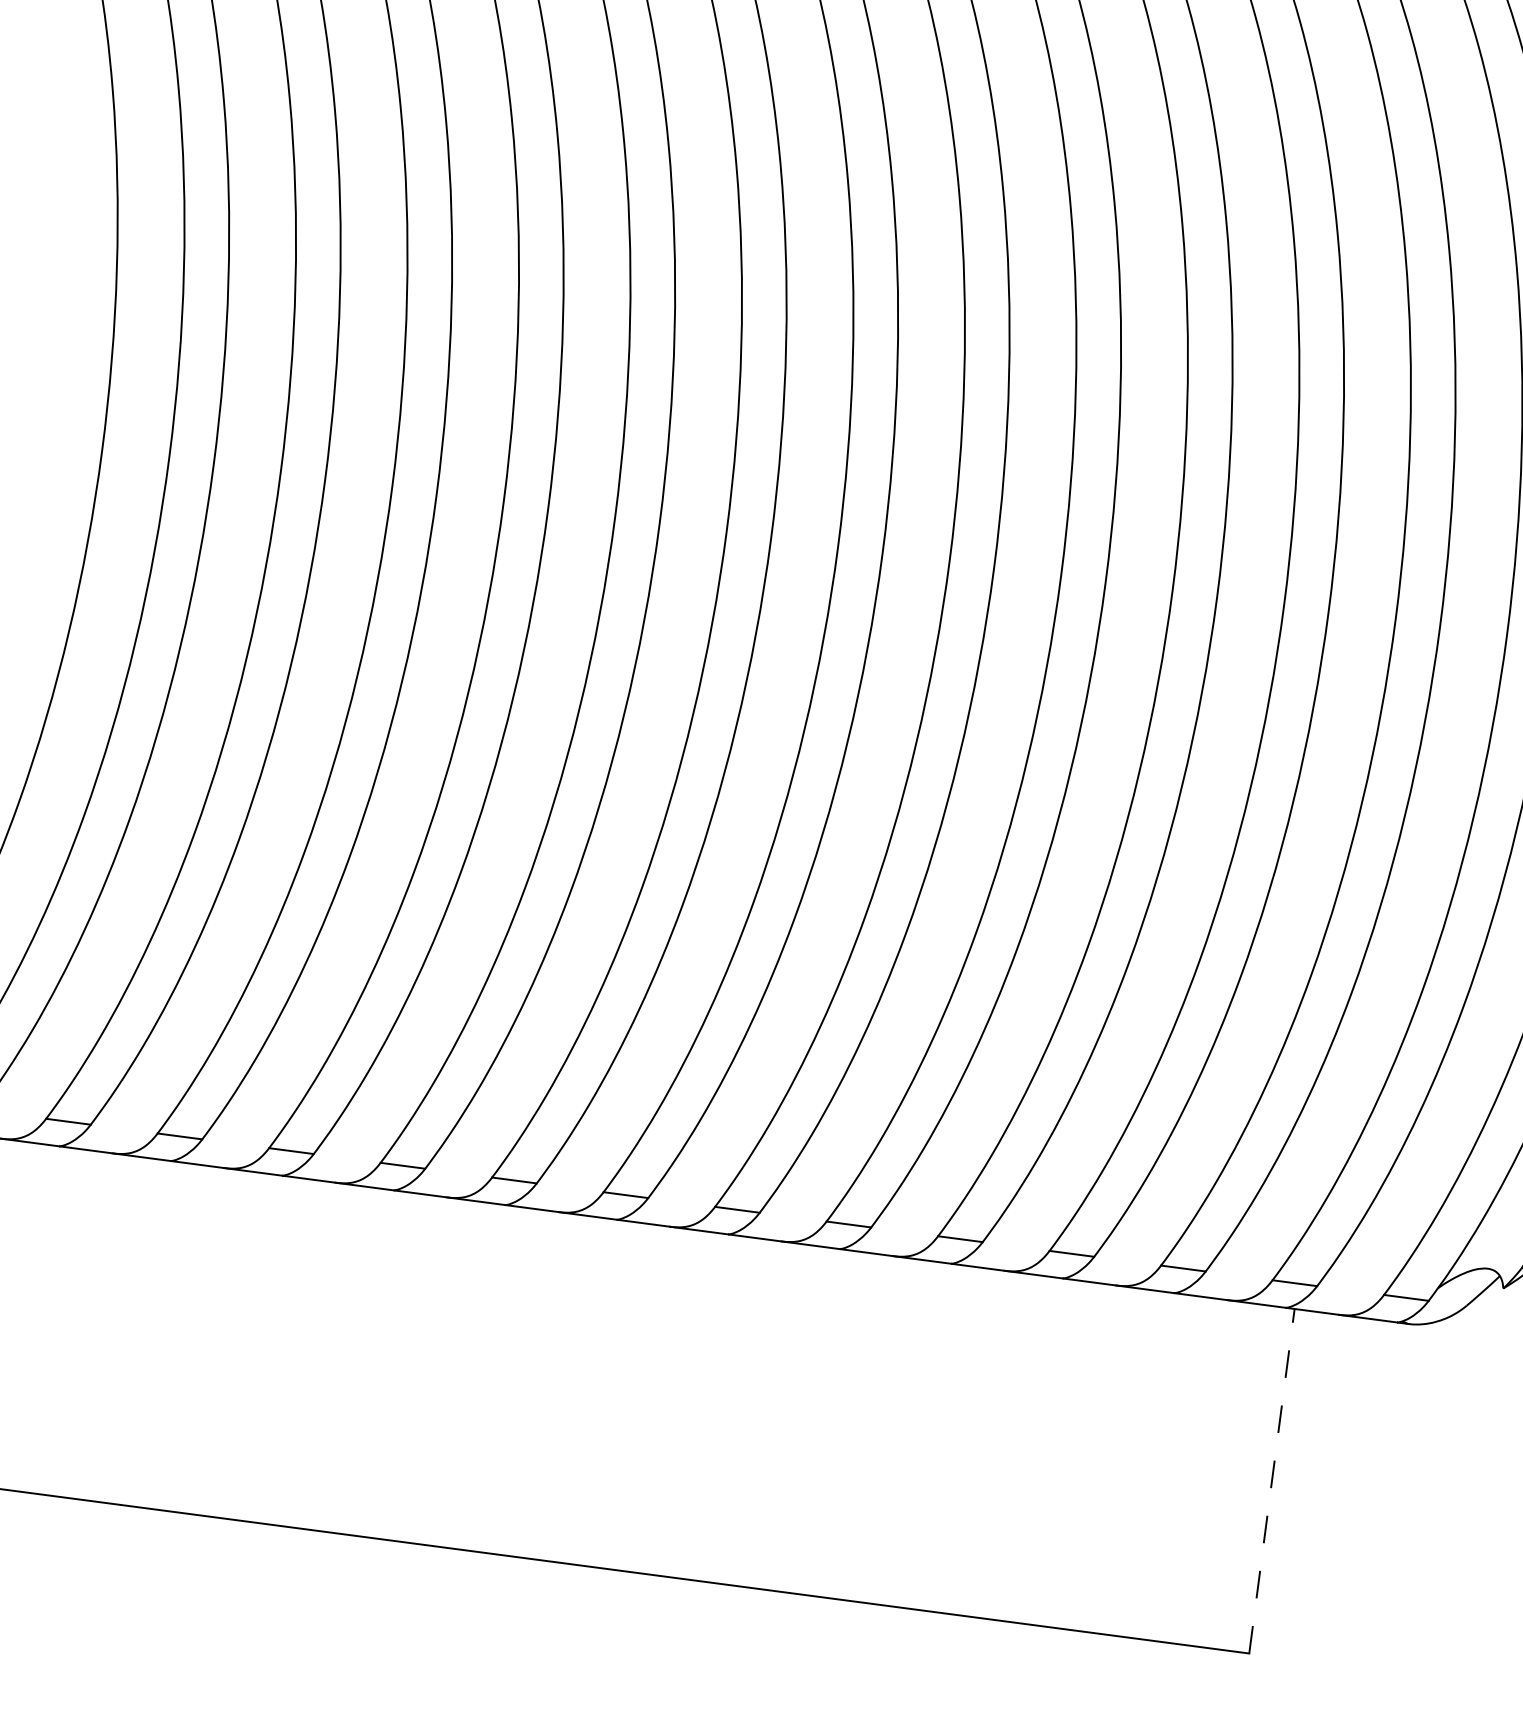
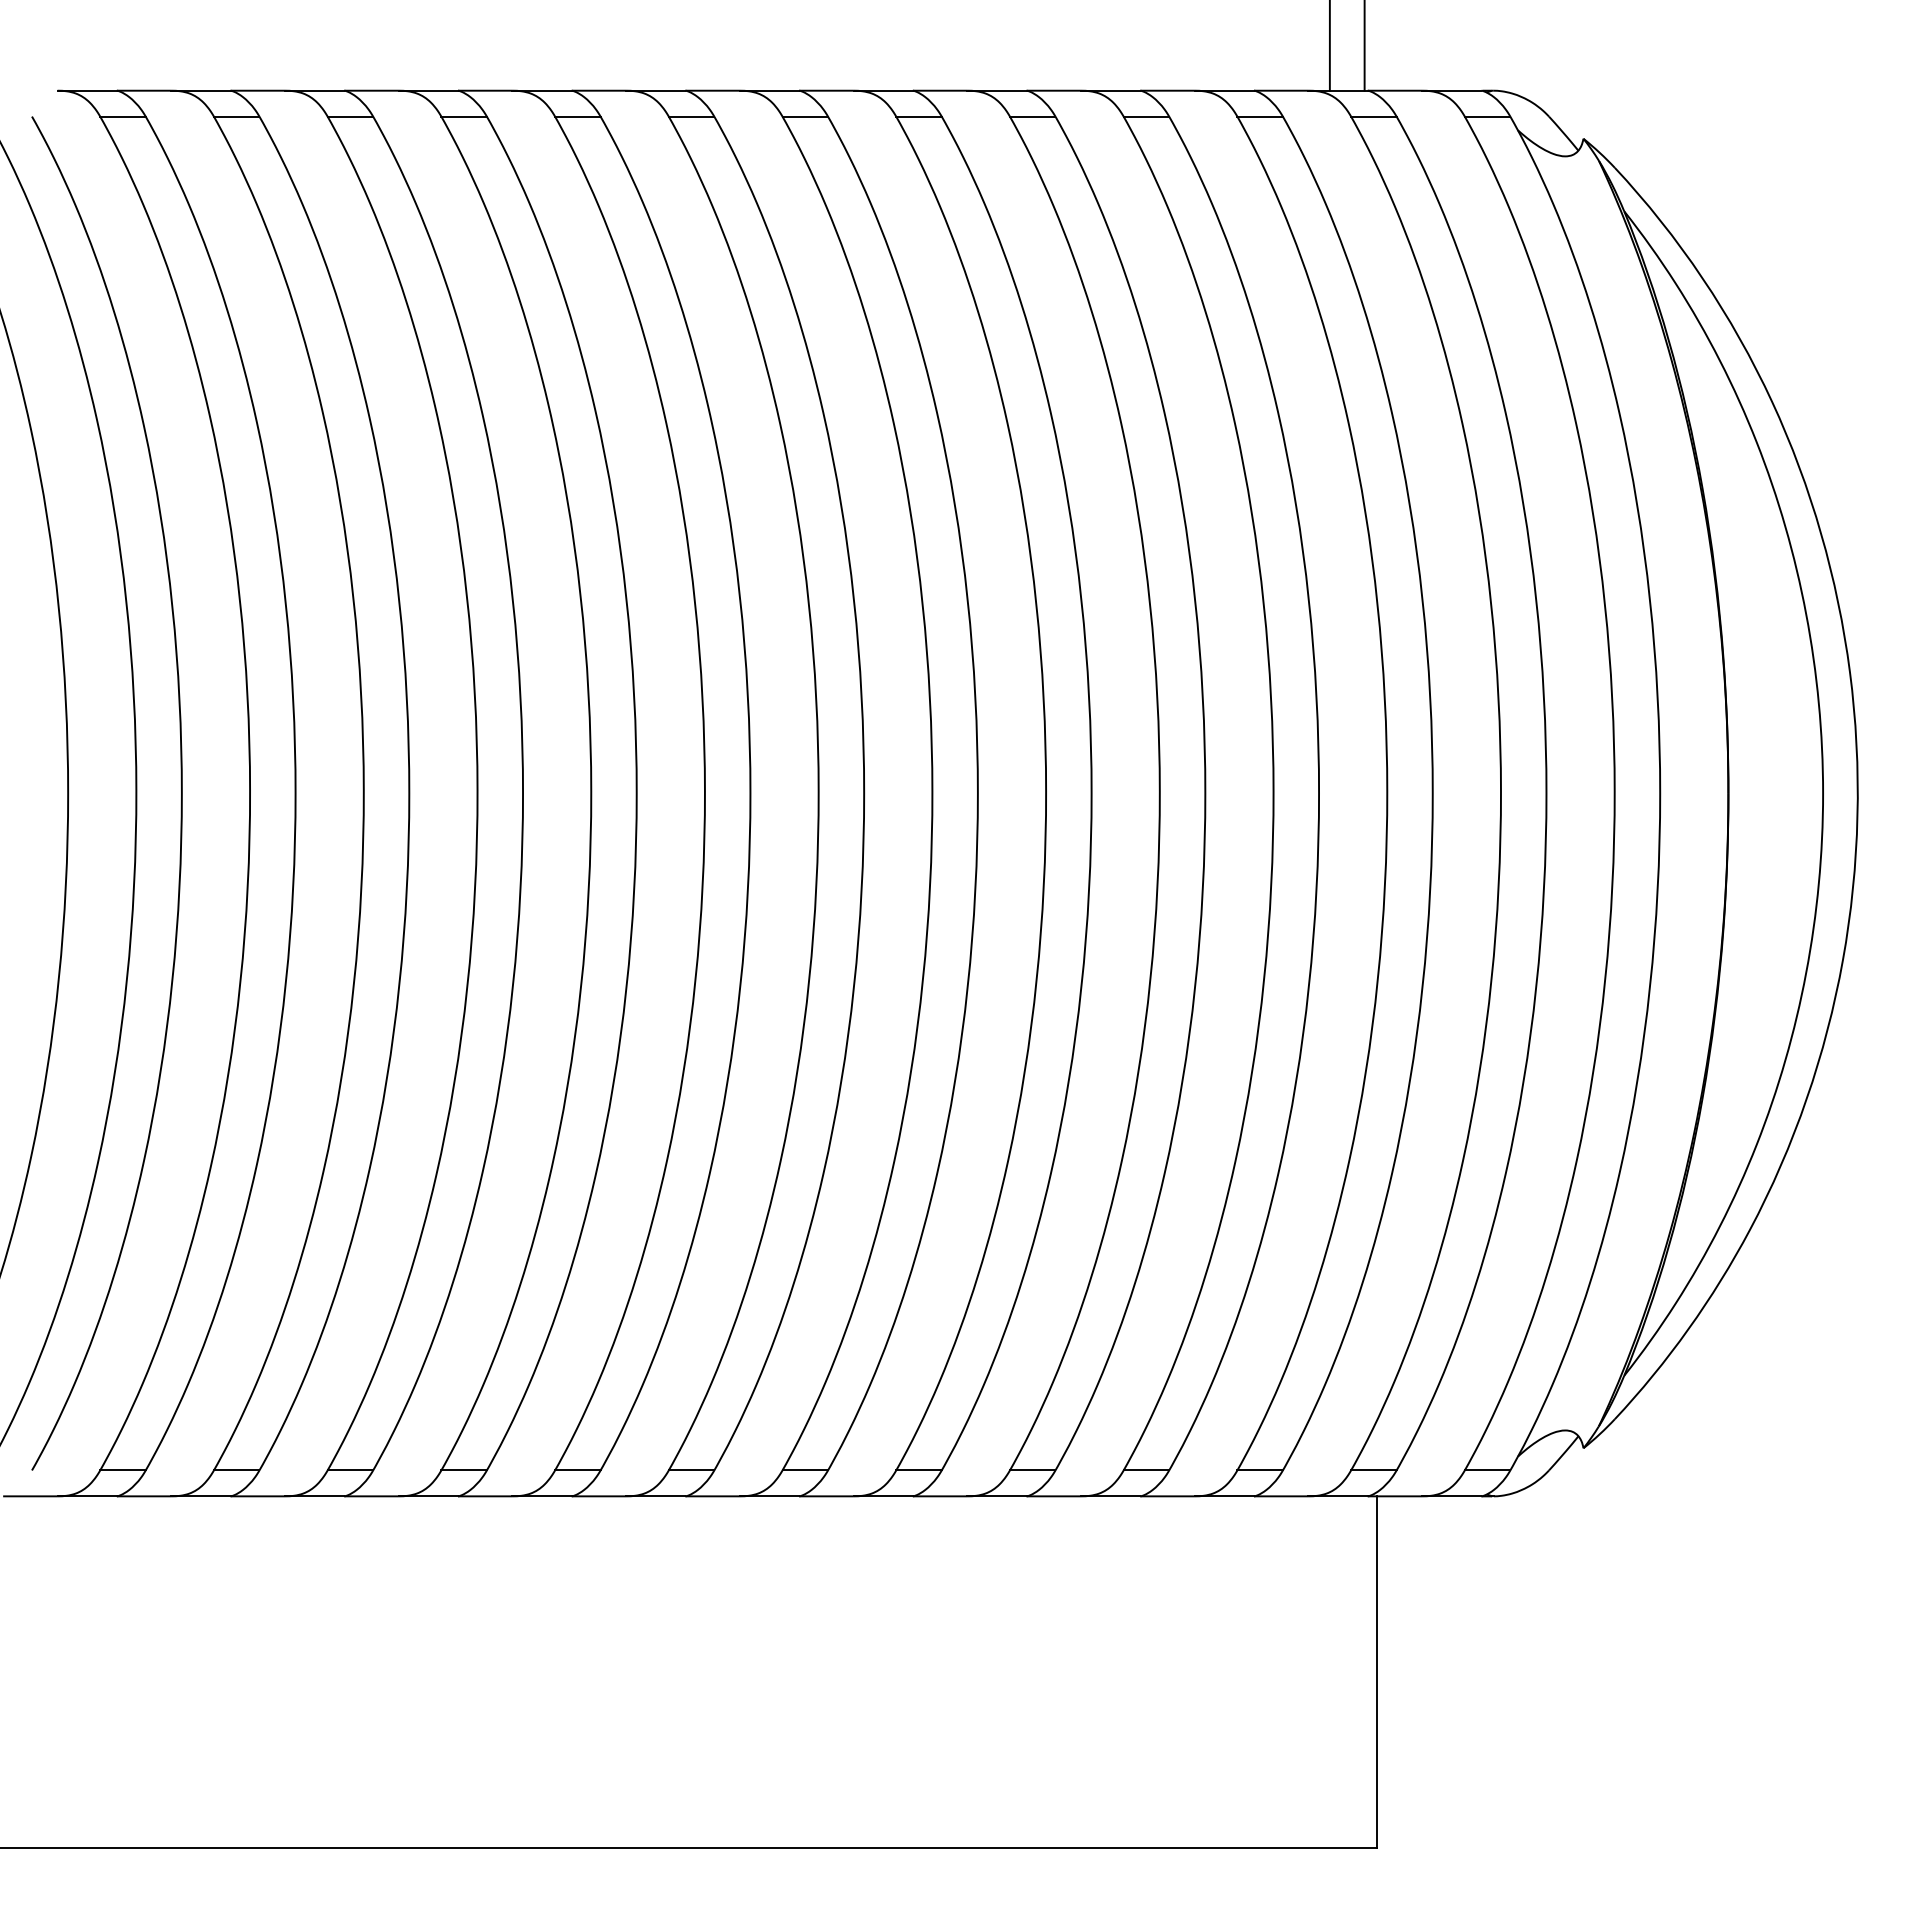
line: (1271, 1481) -> (1376, 1672), dashed -> solid

